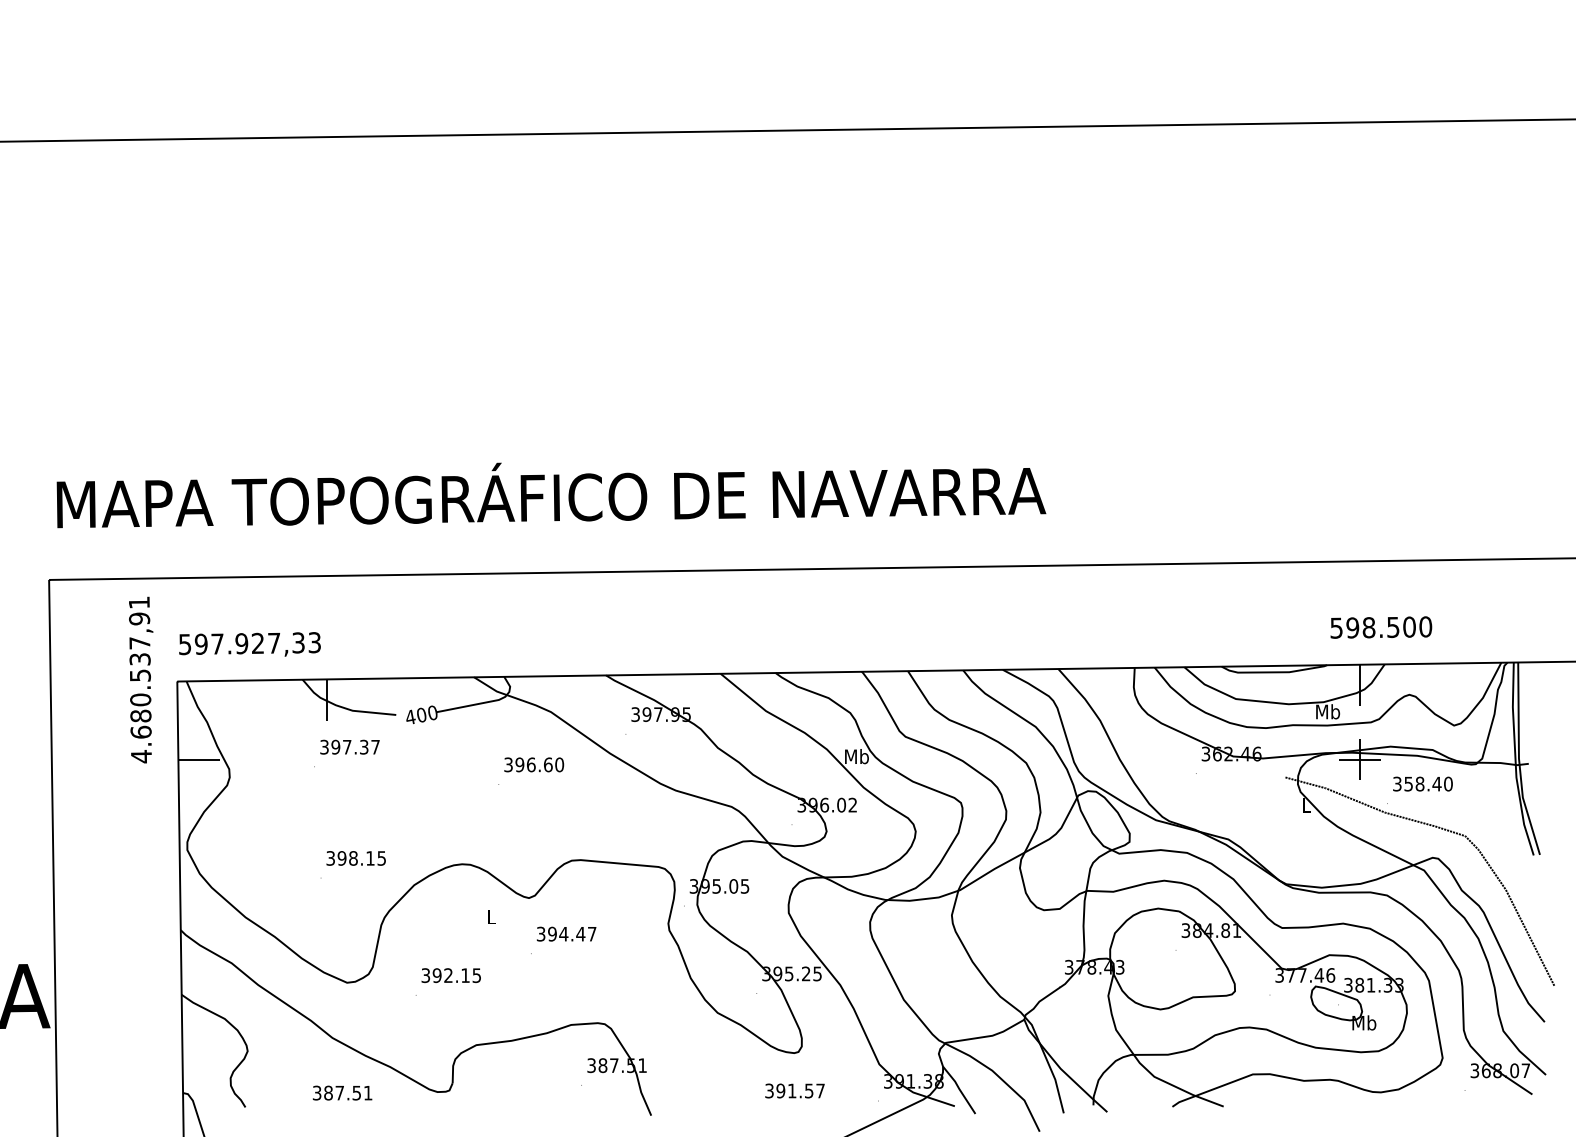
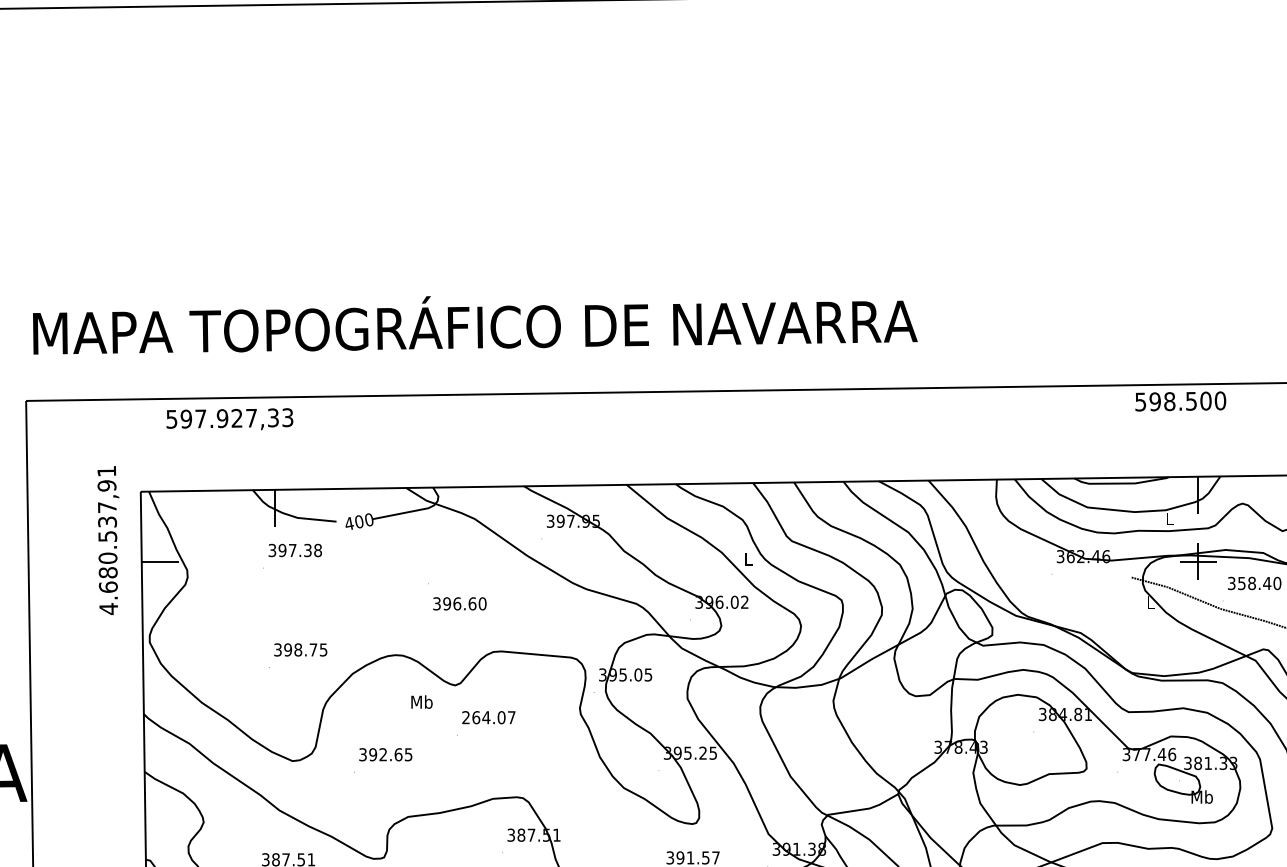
text: (1381, 627) -> (1180, 401), moved
text: (249, 644) -> (229, 419), moved
text: (141, 679) -> (108, 540), moved
text: (1328, 711) -> (1170, 518), Mb -> L
text: (375, 746) -> (318, 549), 397.37 -> 397.38
text: (856, 756) -> (748, 558), Mb -> L
text: (534, 764) -> (460, 603), moved
text: (370, 858) -> (313, 650), 398.15 -> 398.75
text: (491, 916) -> (421, 701), L -> Mb
text: (561, 933) -> (484, 717), 394.47 -> 264.07
text: (465, 975) -> (398, 754), 392.15 -> 392.65

